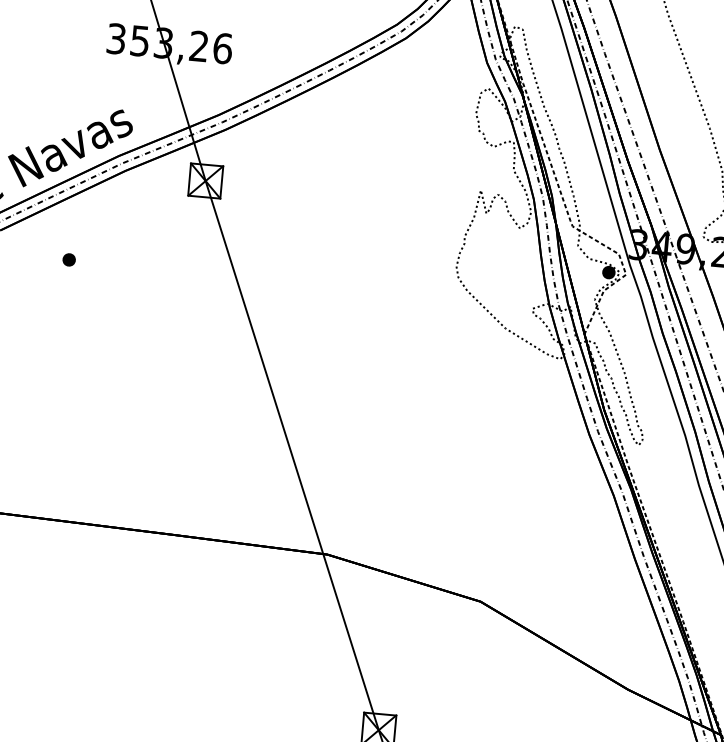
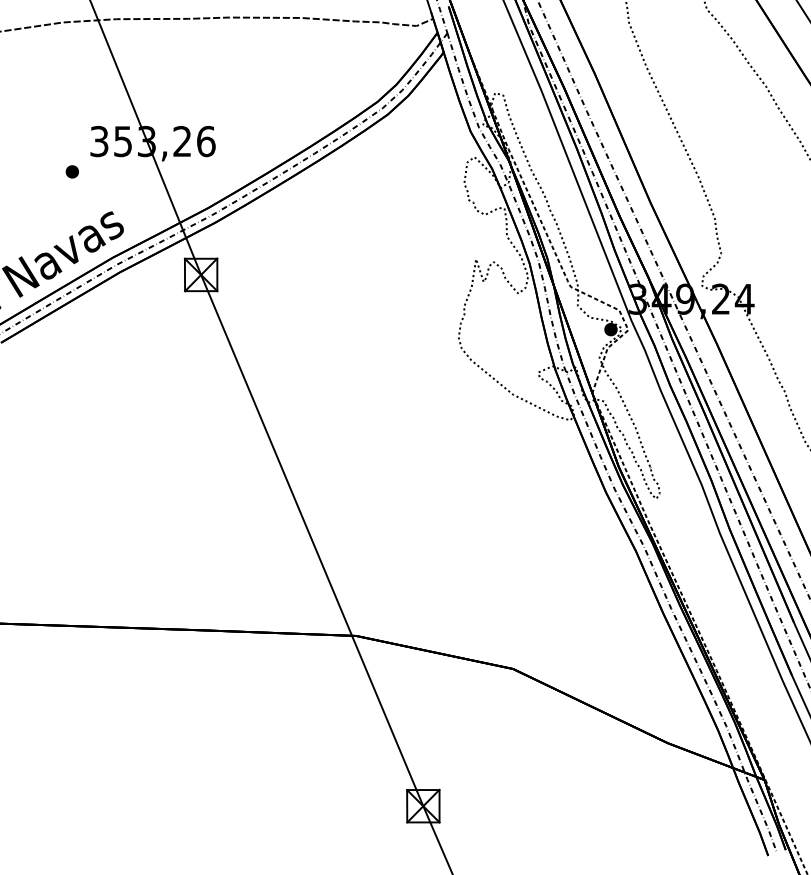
part: (68, 259) -> (71, 171), moved

